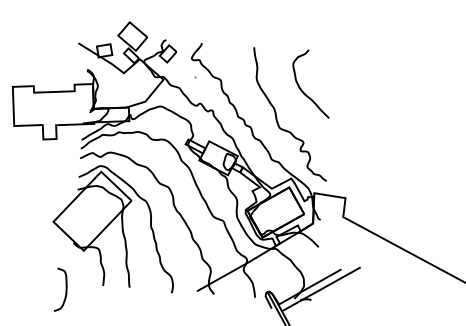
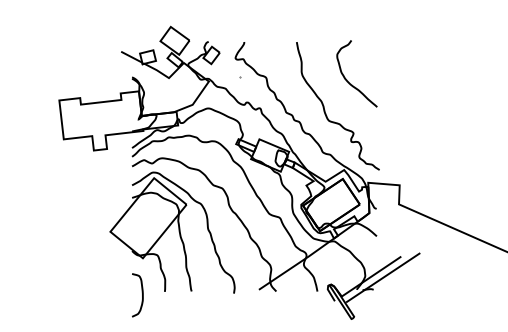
curve: (65, 287) -> (141, 292), moved

